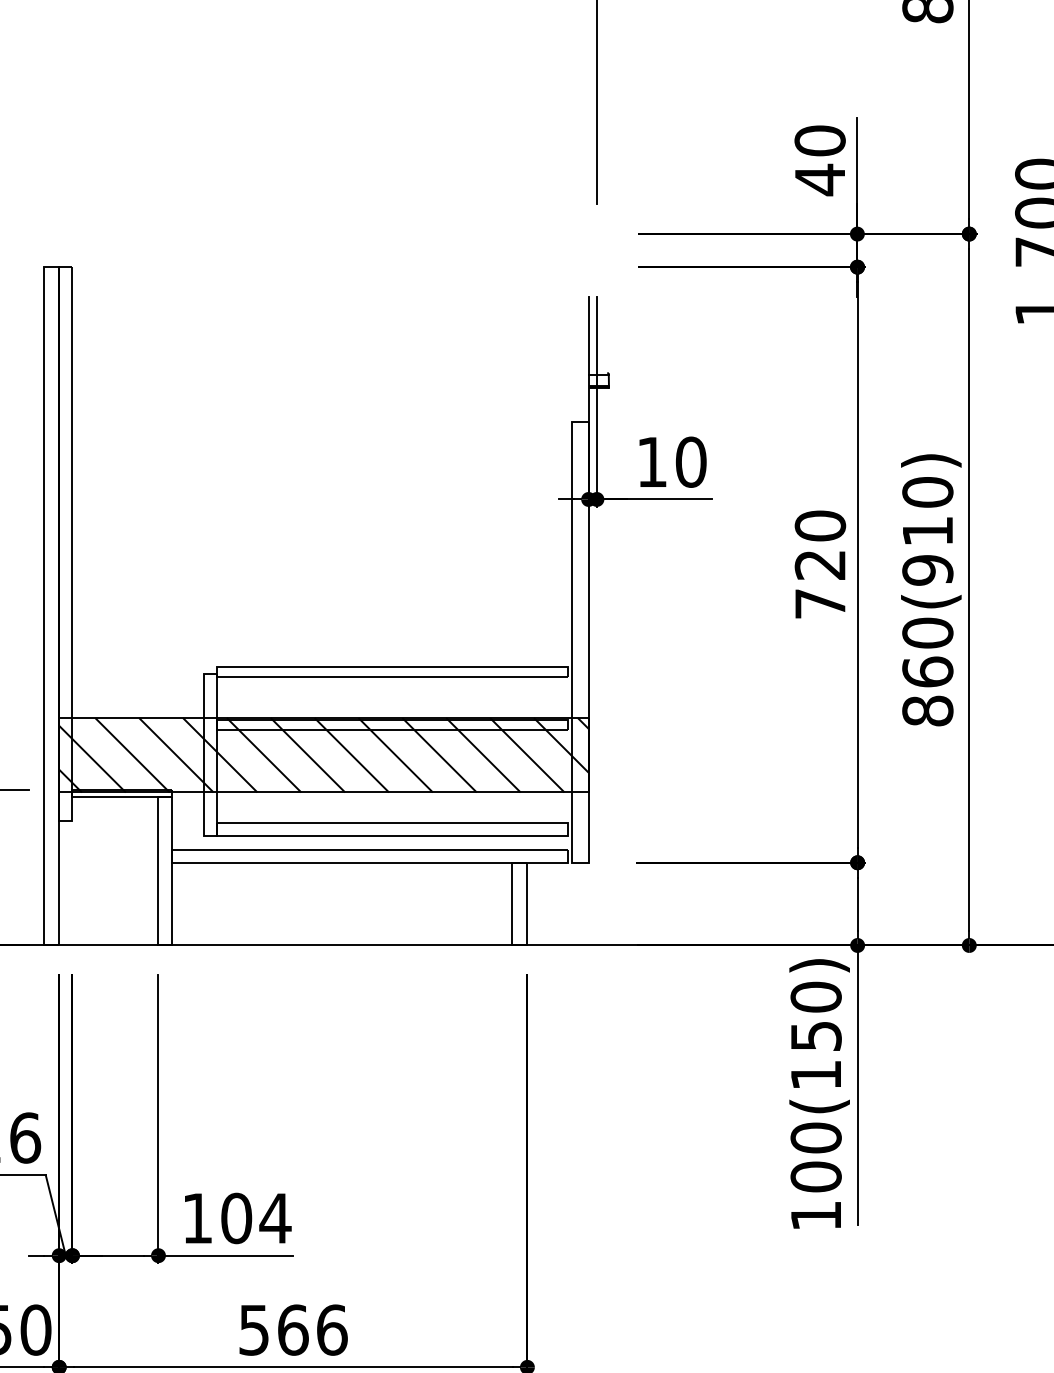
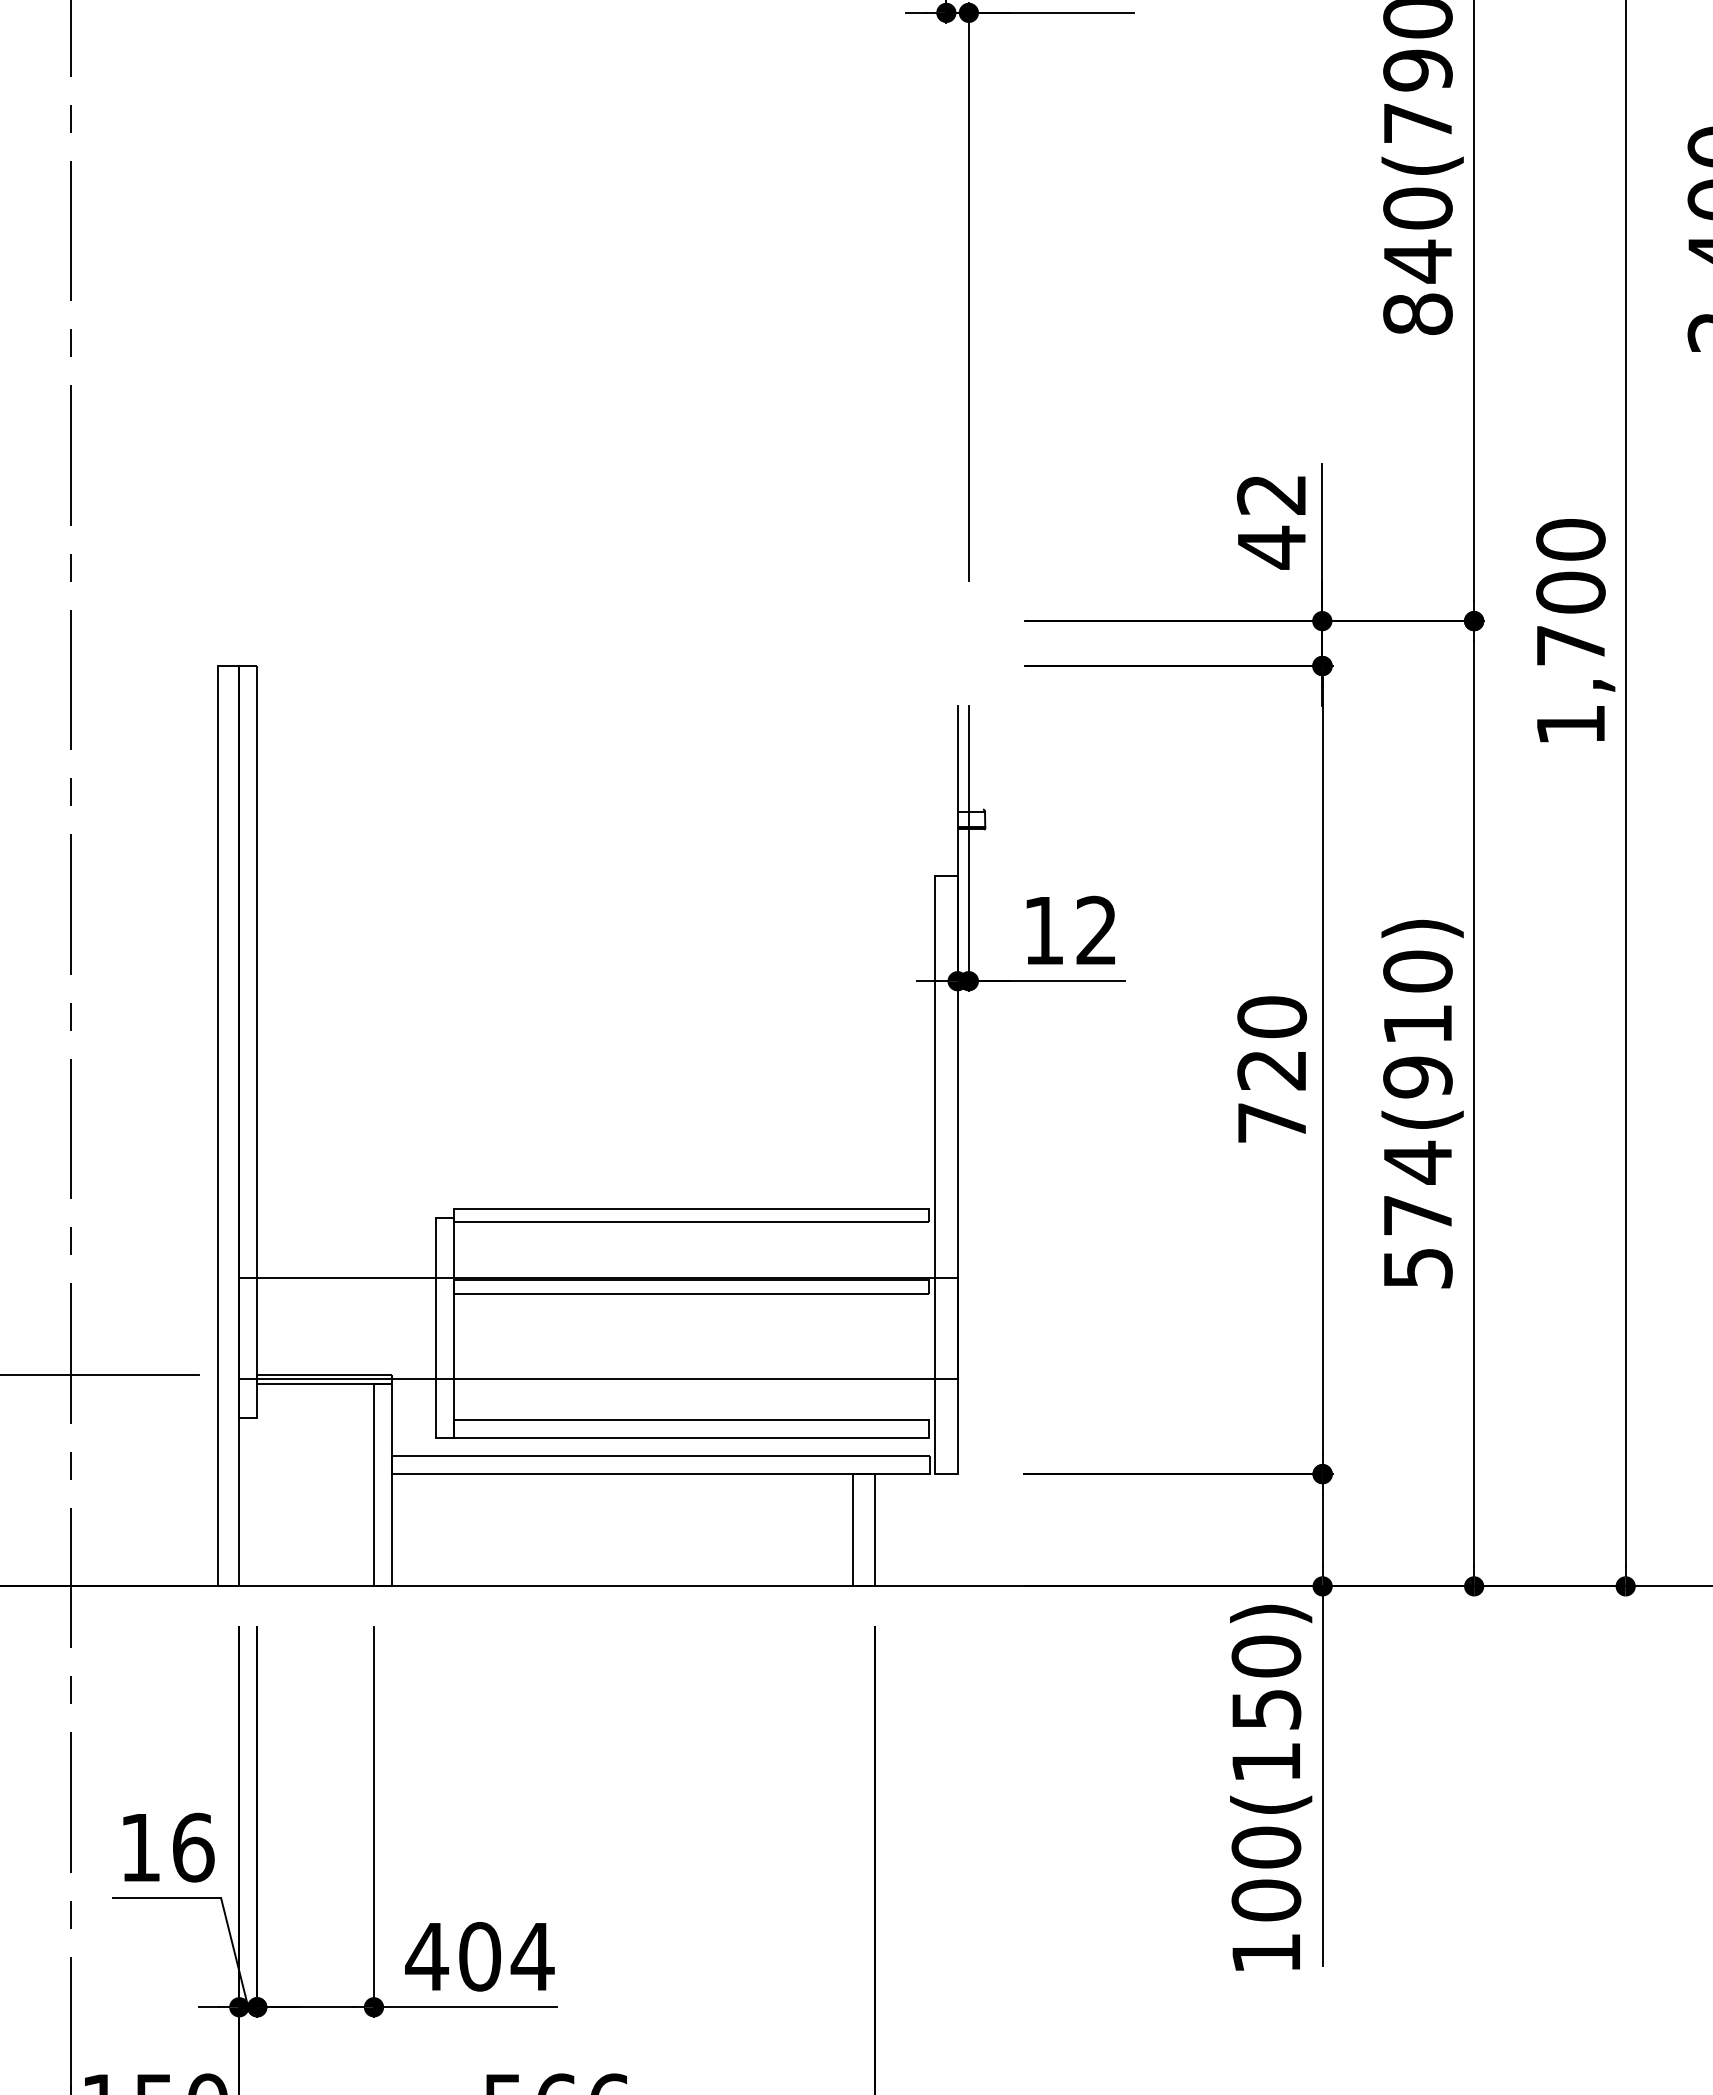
text: (819, 140) -> (1271, 494), 40 -> 42
text: (690, 462) -> (1096, 930), 10 -> 12
text: (927, 671) -> (1417, 1214), 860(910) -> 574(910)
hatch: (323, 754) -> (598, 1327), removed
text: (197, 1218) -> (427, 1956), 104 -> 404

